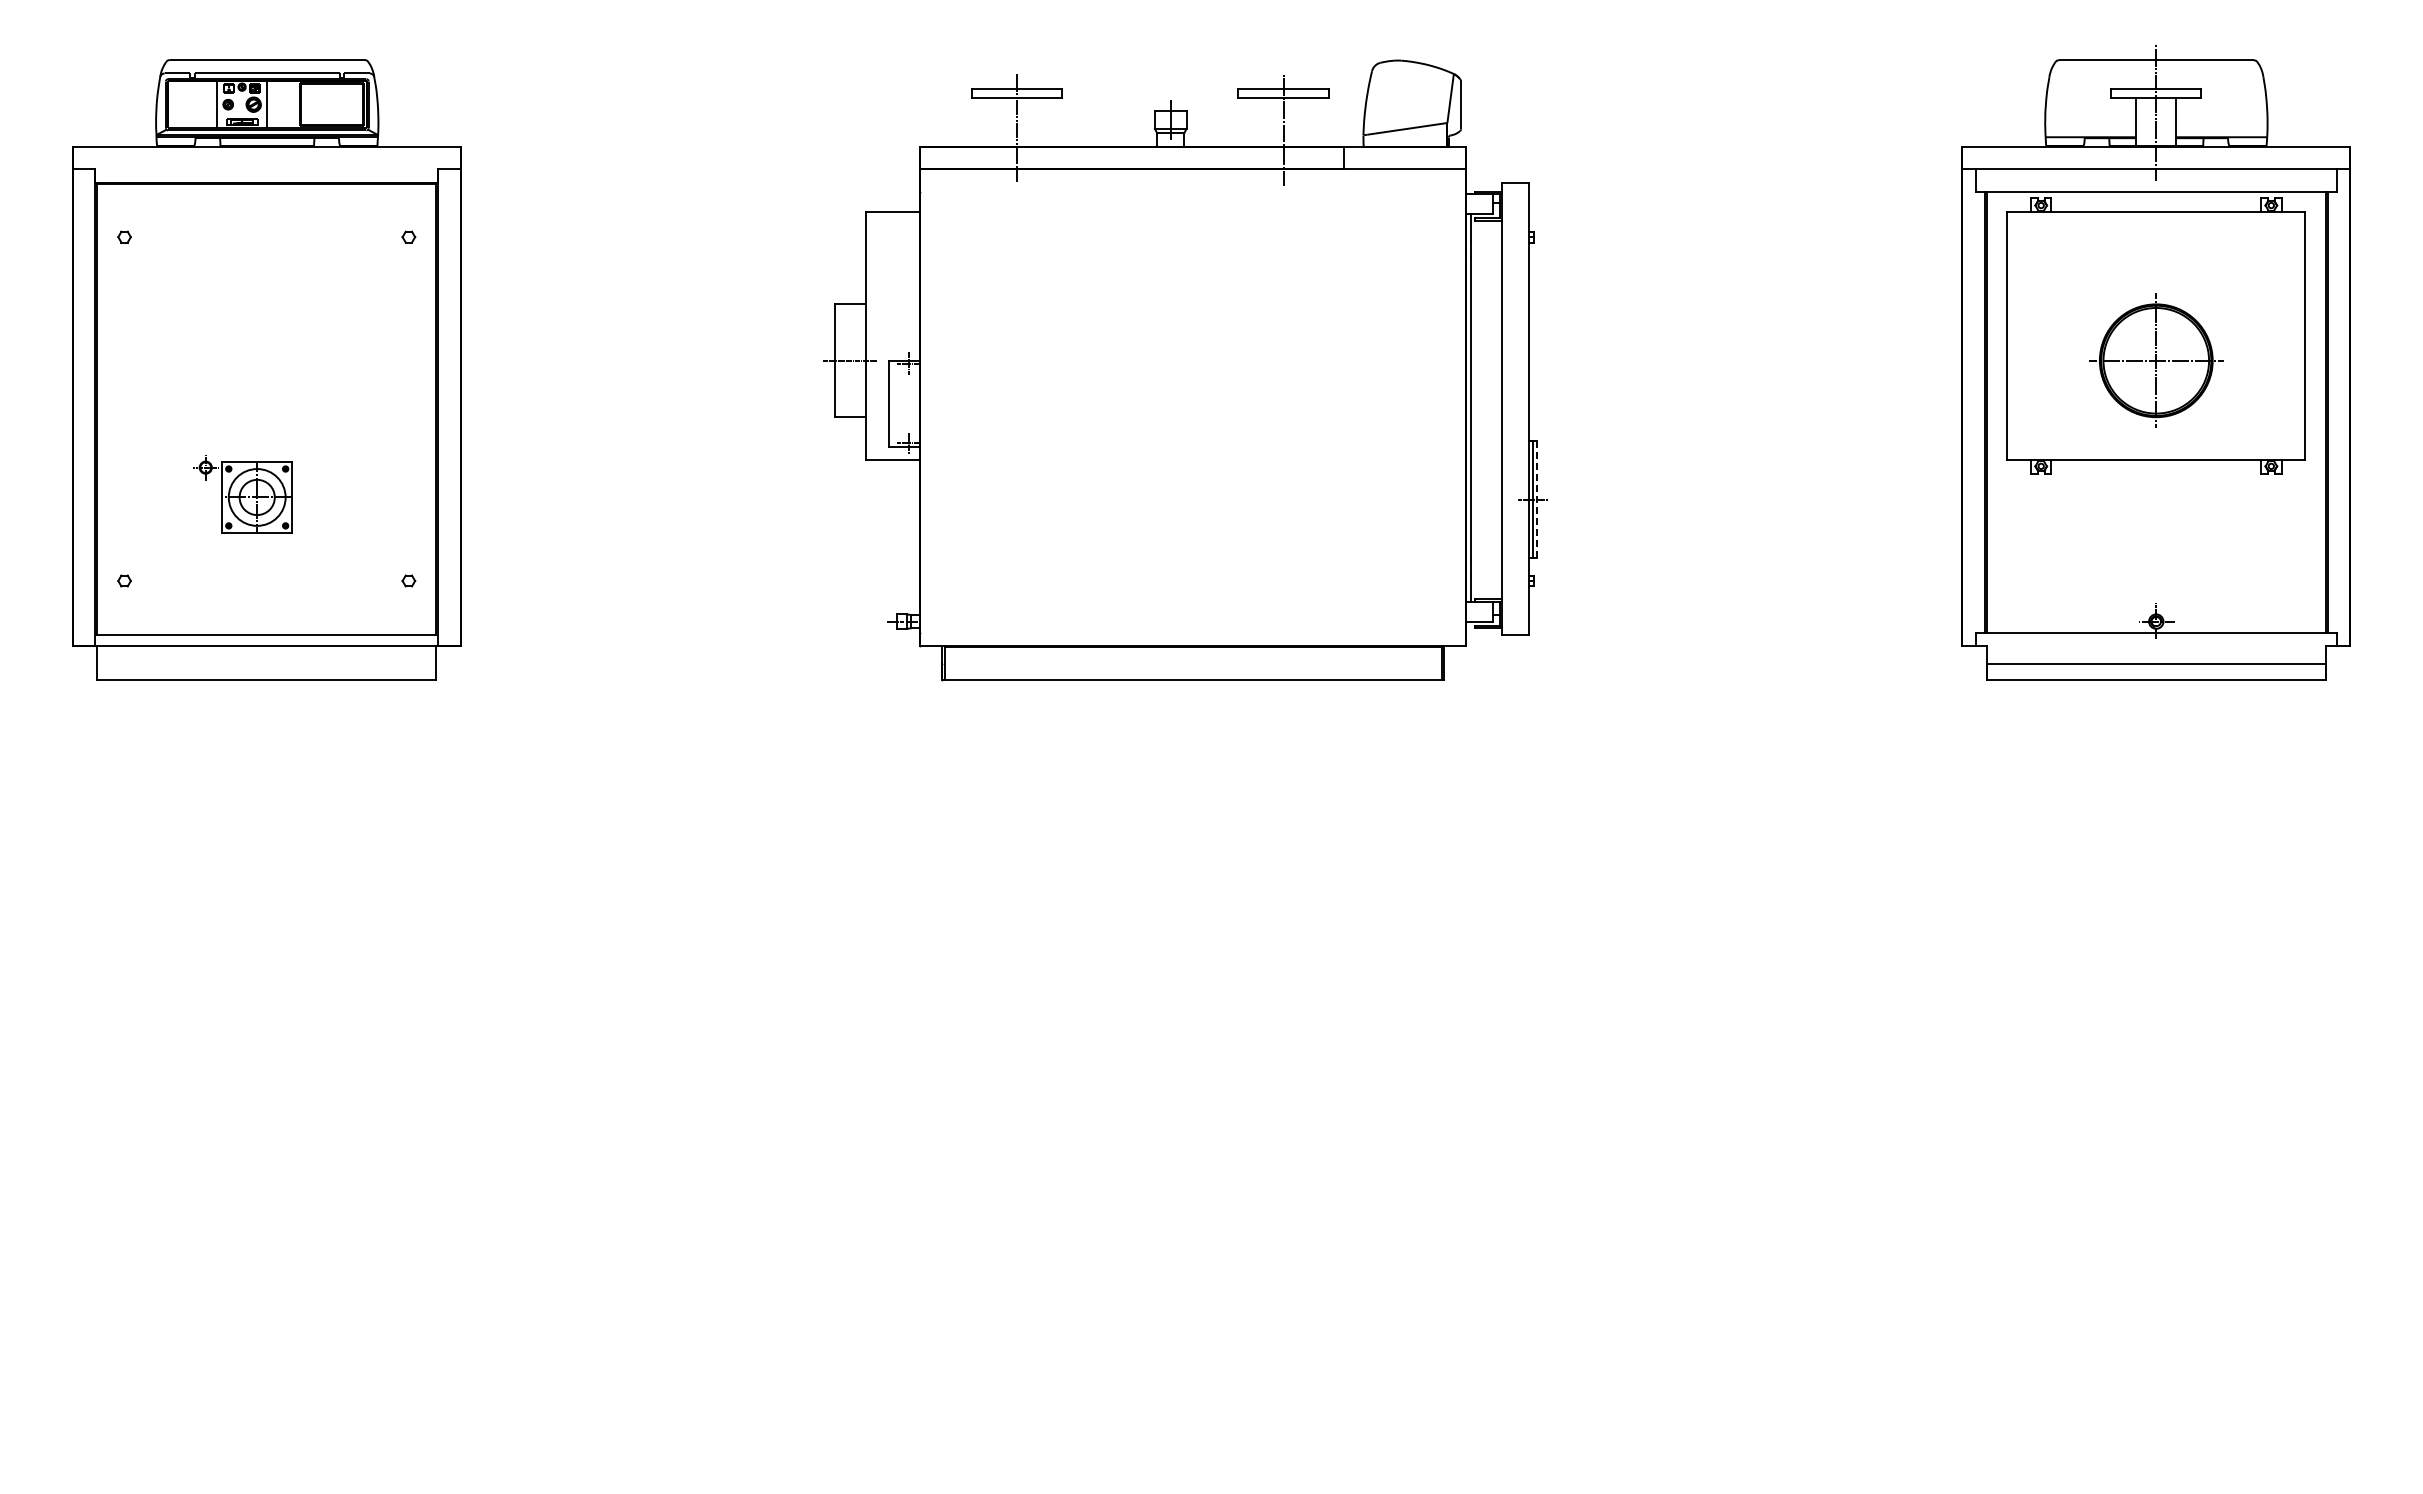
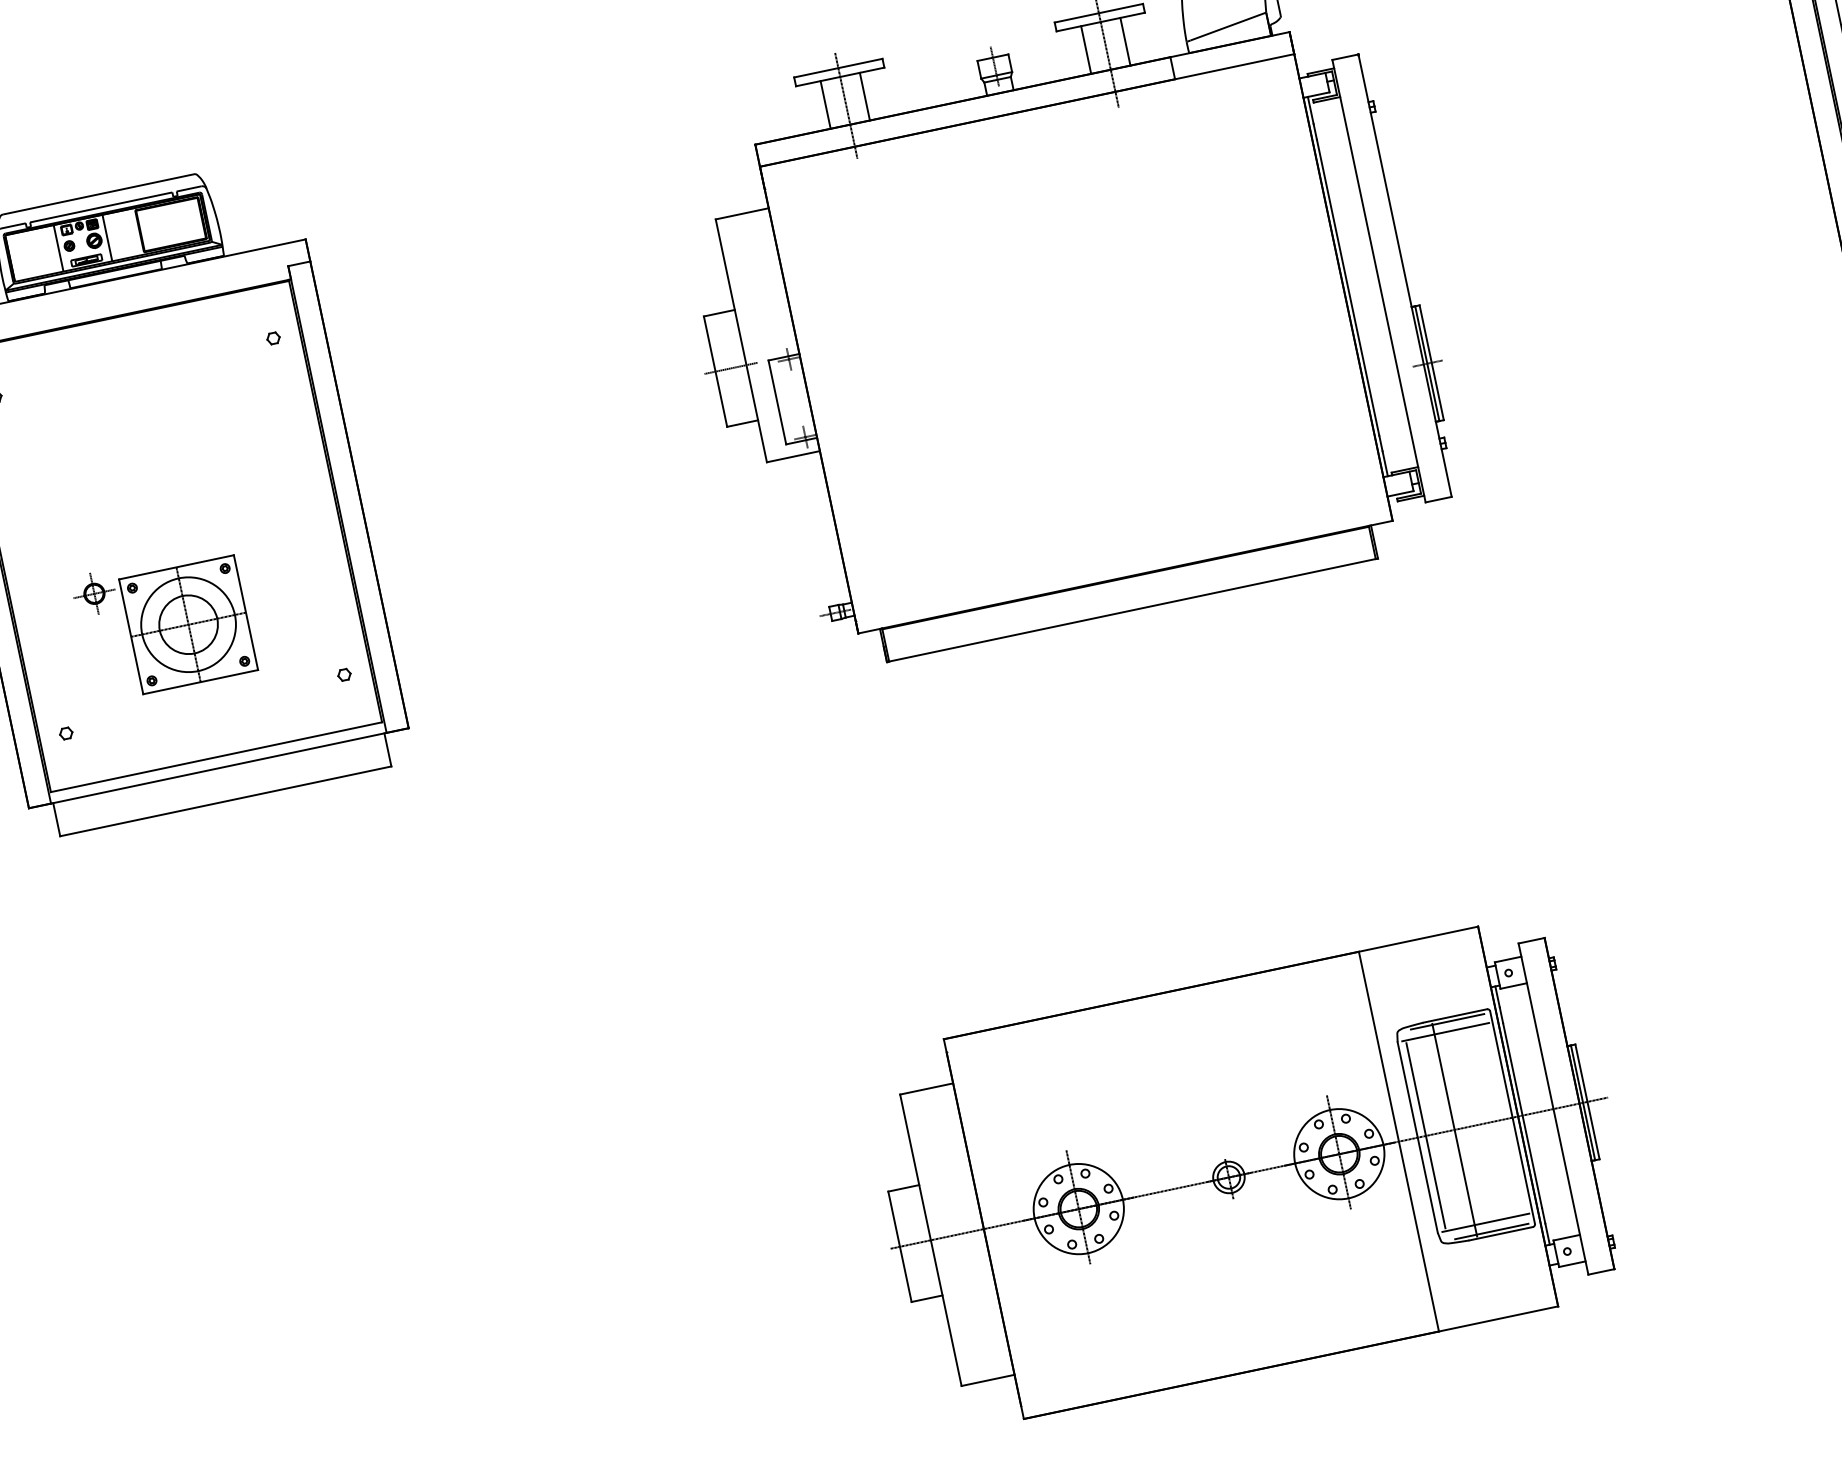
line: (997, 122) -> (825, 104), added
line: (1037, 122) -> (865, 96), added
line: (1263, 122) -> (1086, 50), added
line: (1303, 122) -> (1125, 41), added
part: (242, 493) -> (163, 623), size x1.67
line: (1537, 499) -> (1432, 362), dashed -> solid
part: (1190, 1254) -> (1248, 1172), added

